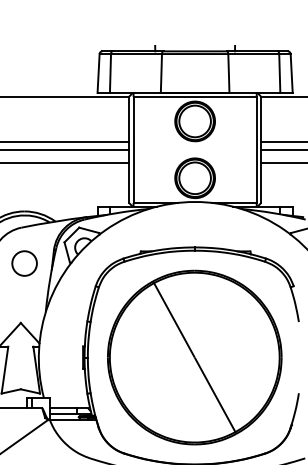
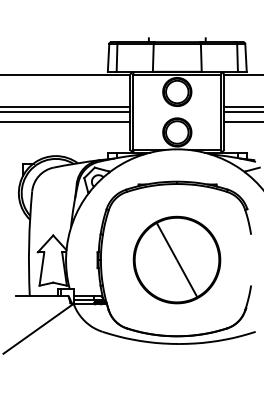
circle: (24, 262) -> (55, 192), removed
part: (194, 356) -> (176, 259), size x0.7

